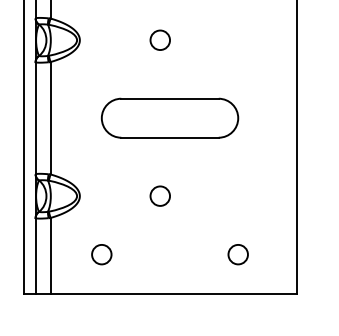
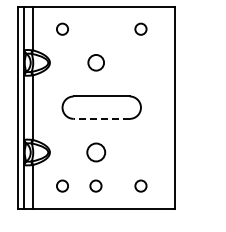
circle: (159, 39) -> (95, 62), size x1.4
line: (169, 137) -> (101, 118), solid -> dashed
circle: (159, 196) -> (95, 152), size x1.6
circle: (159, 253) -> (95, 185), added

